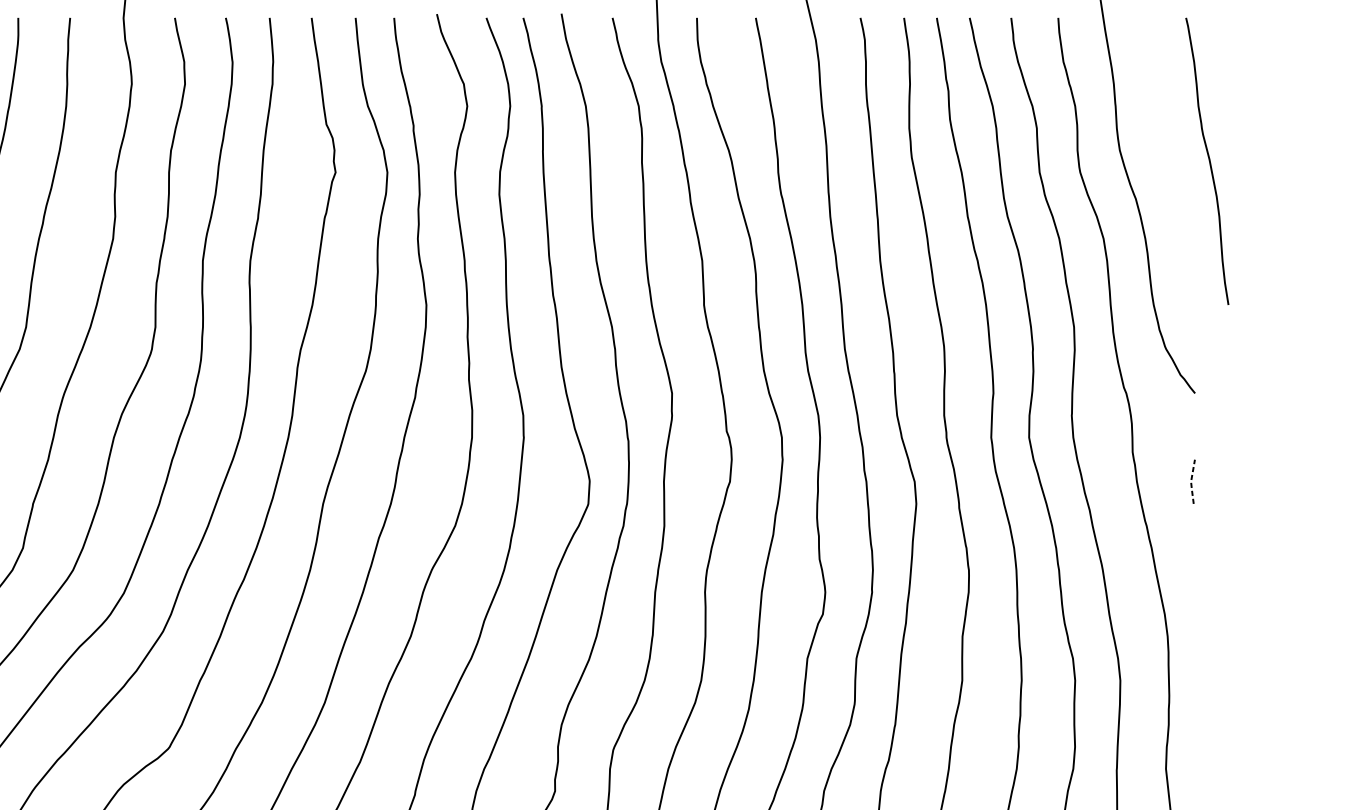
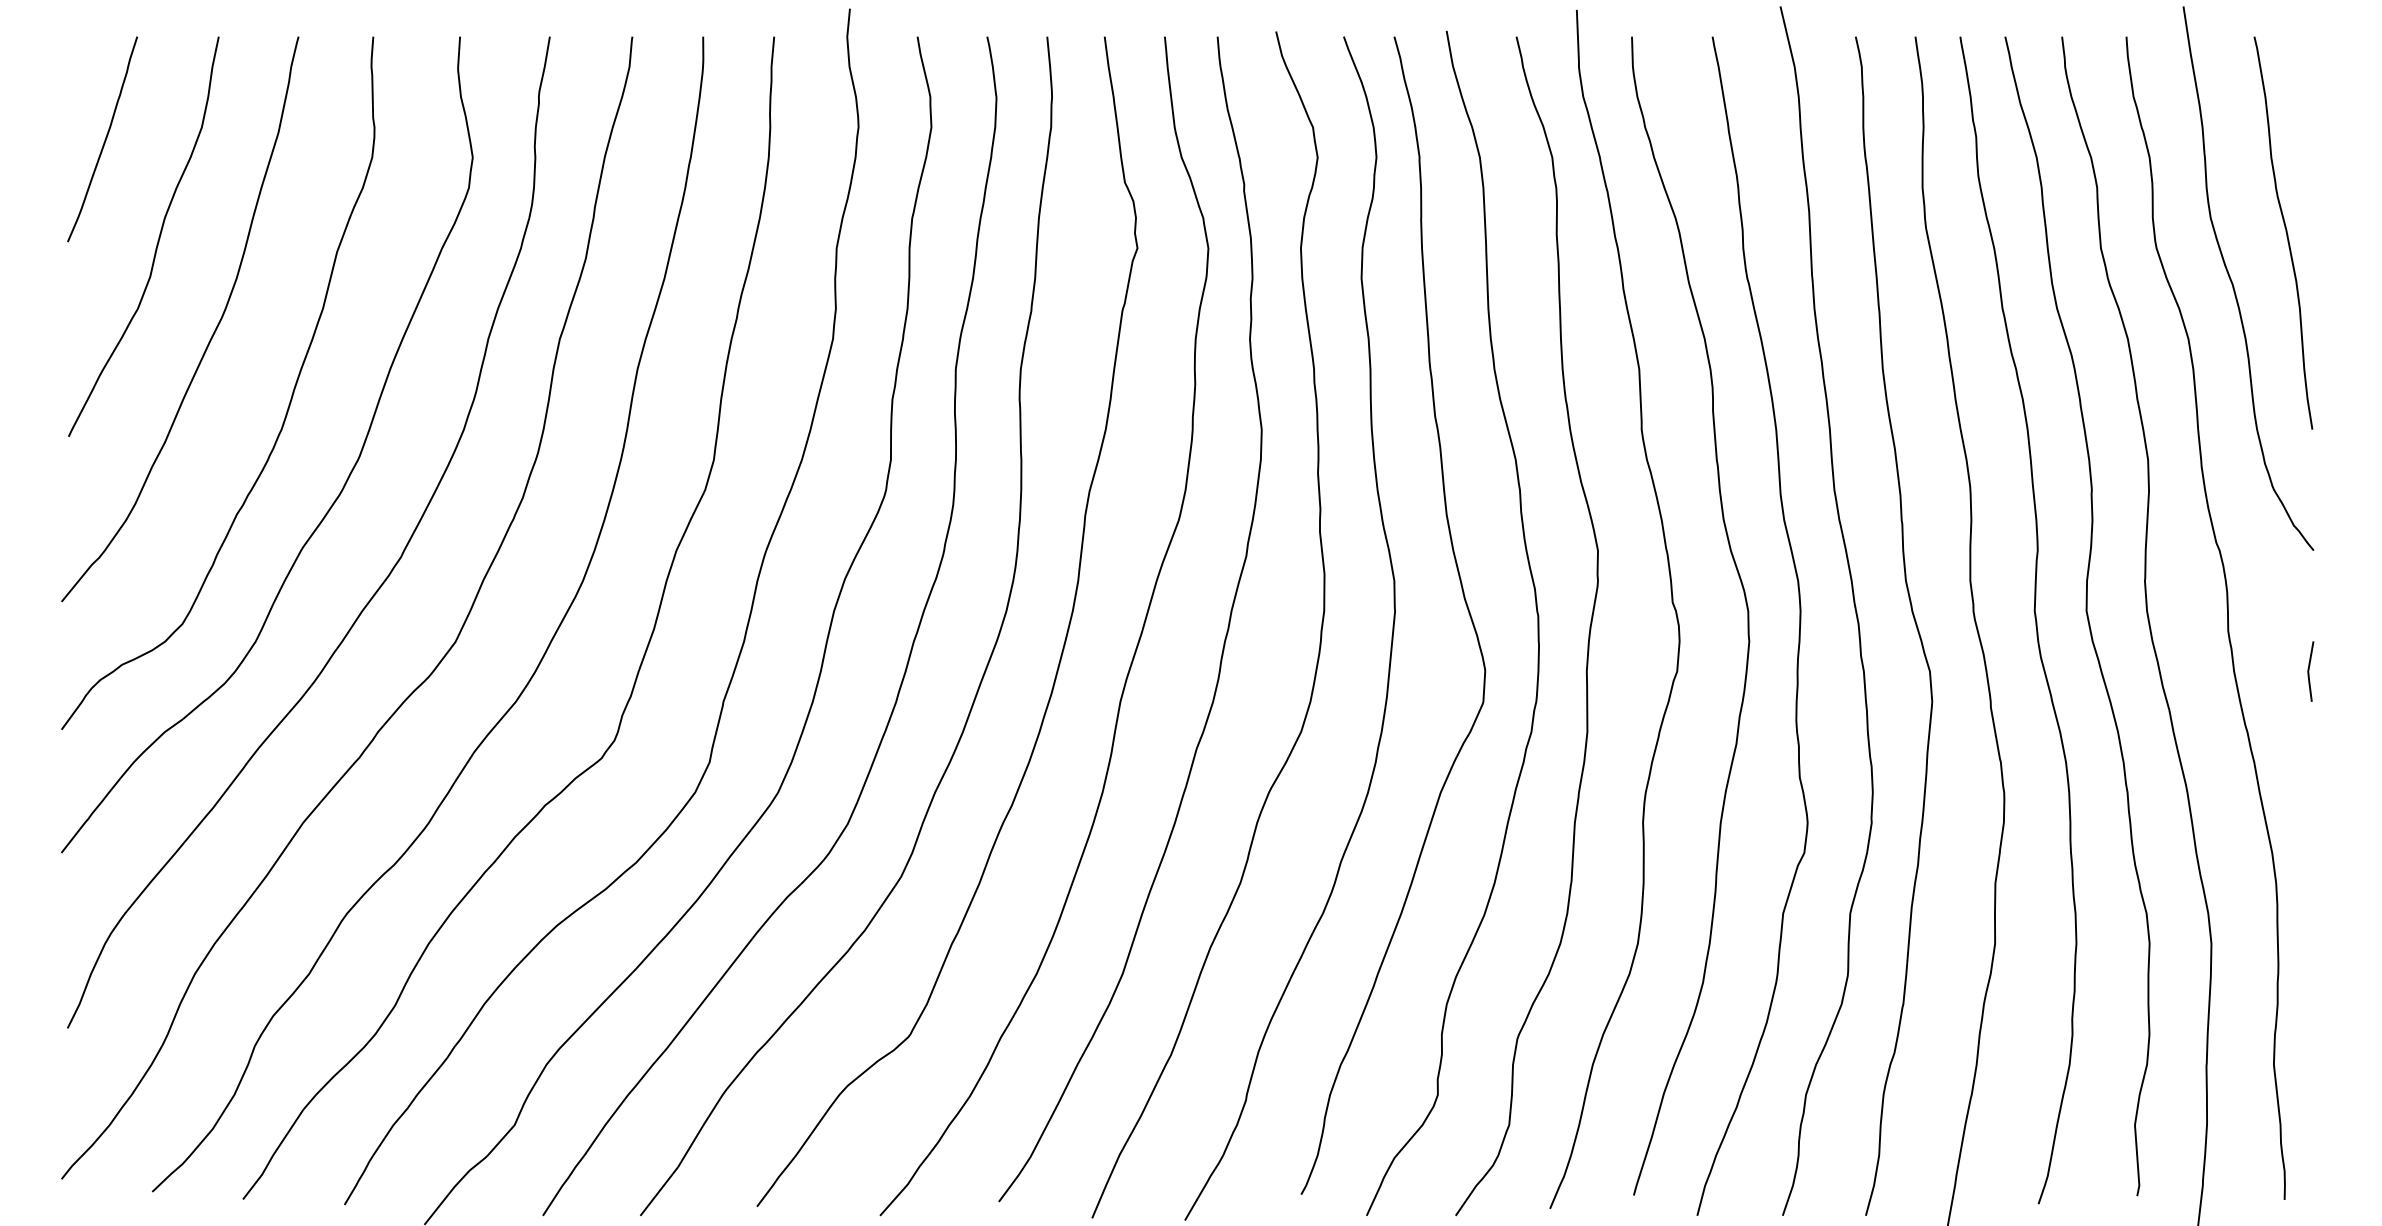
curve: (1208, 160) -> (2285, 232), moved
line: (1191, 481) -> (2308, 671), dashed -> solid

